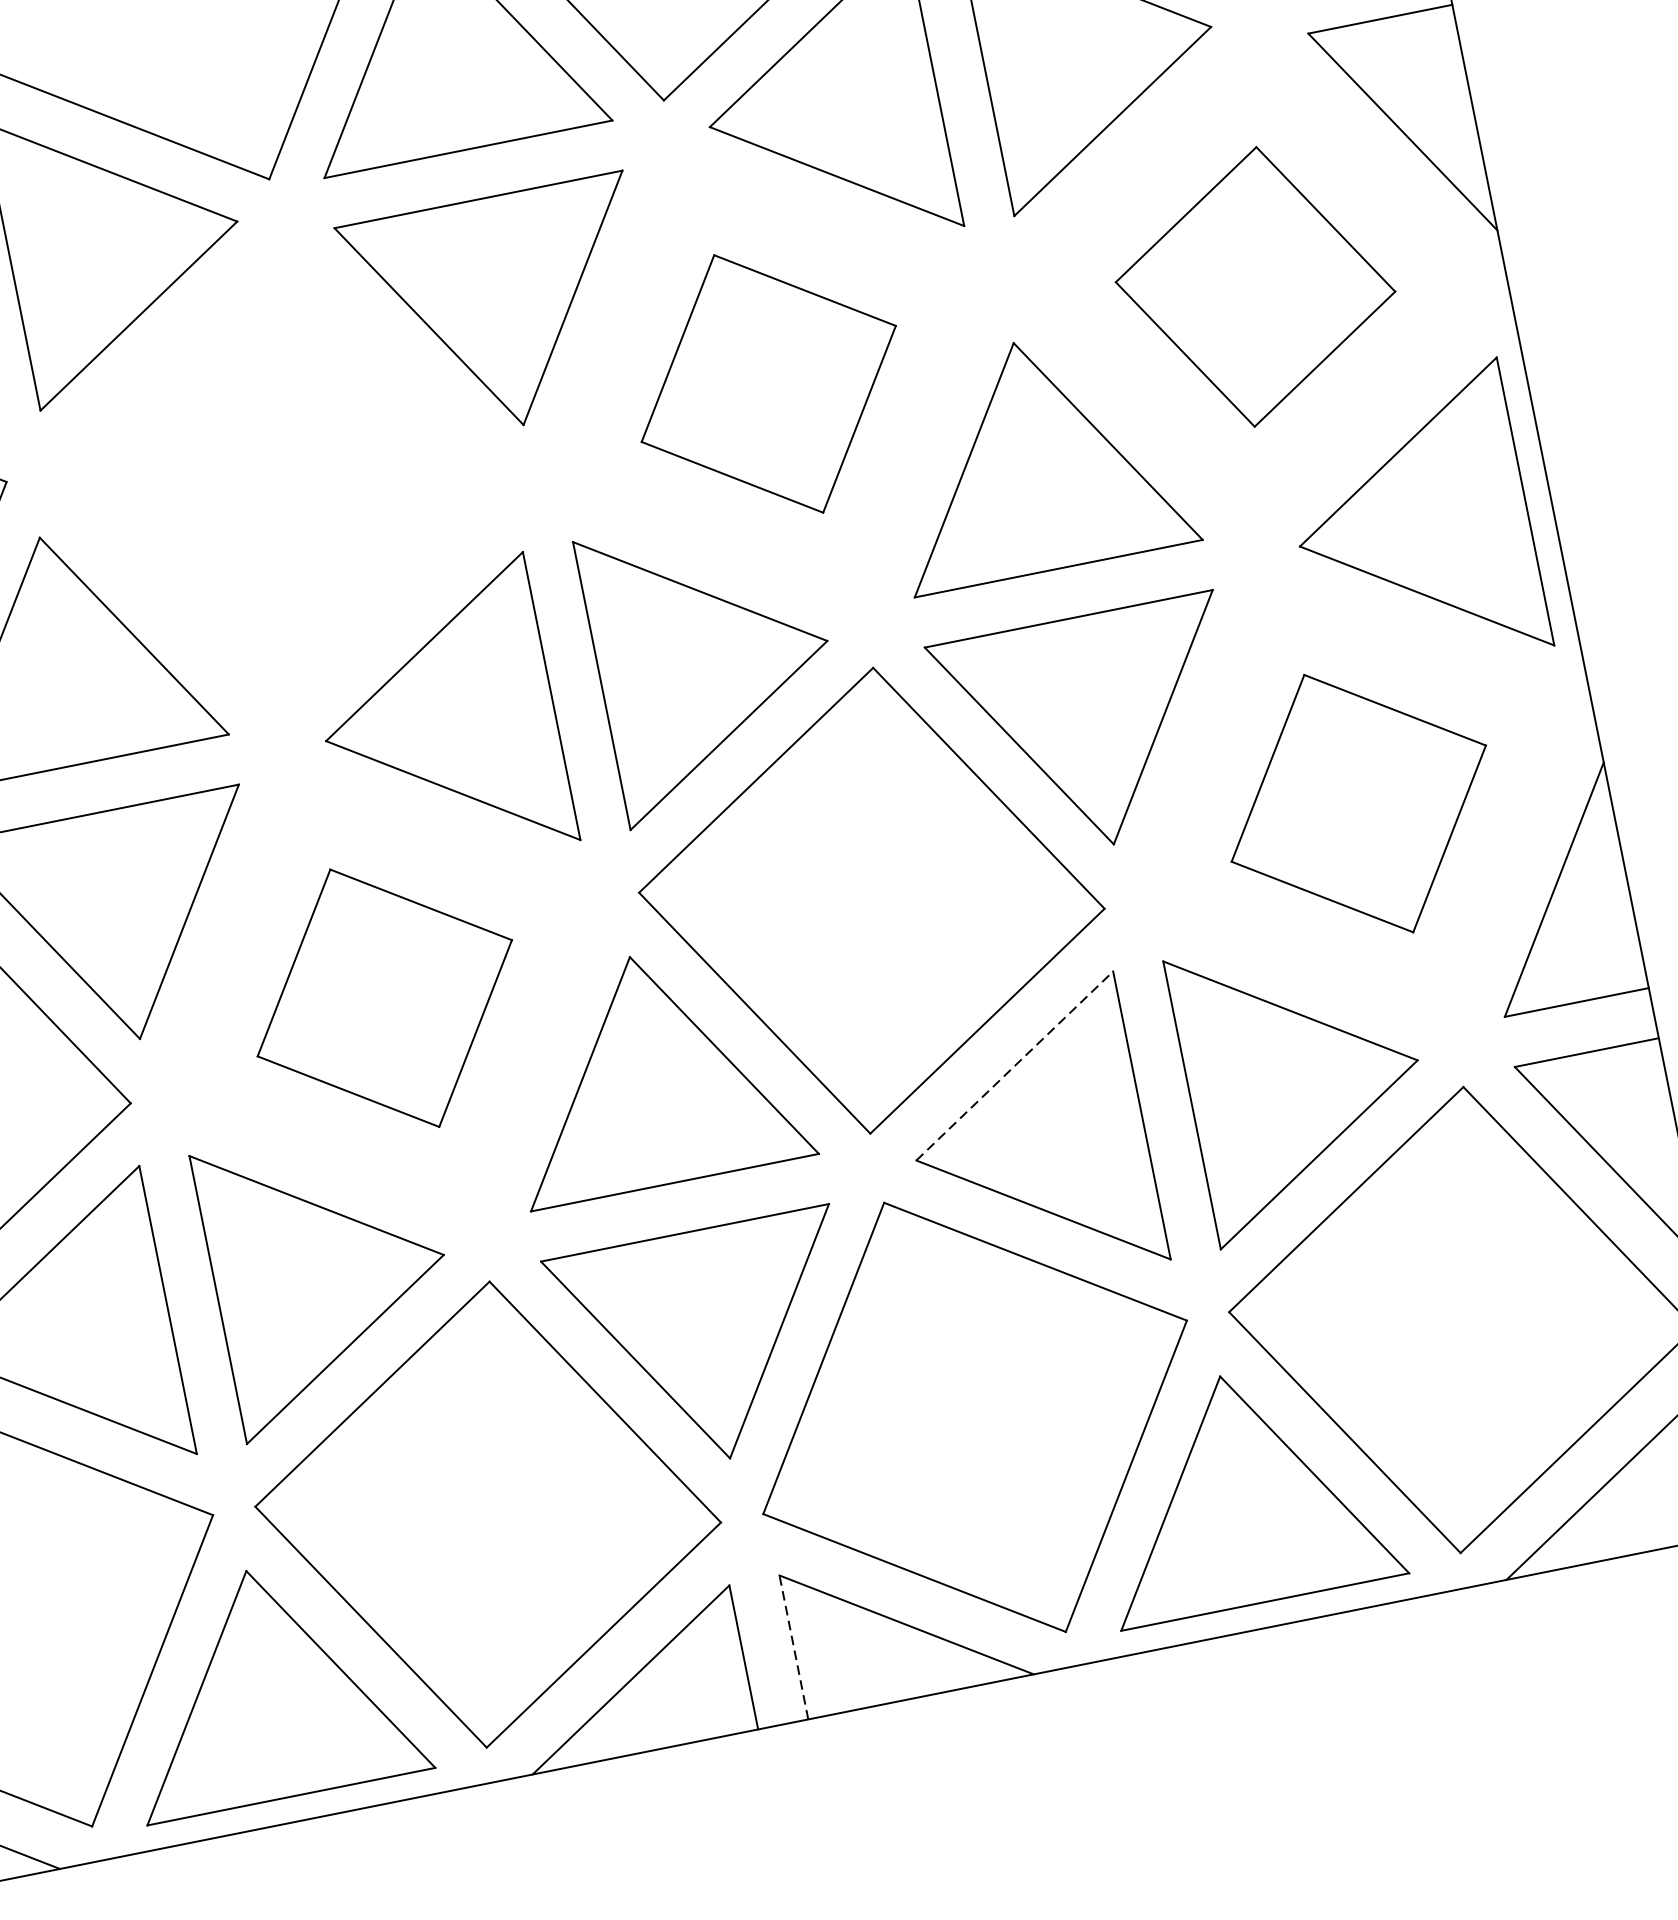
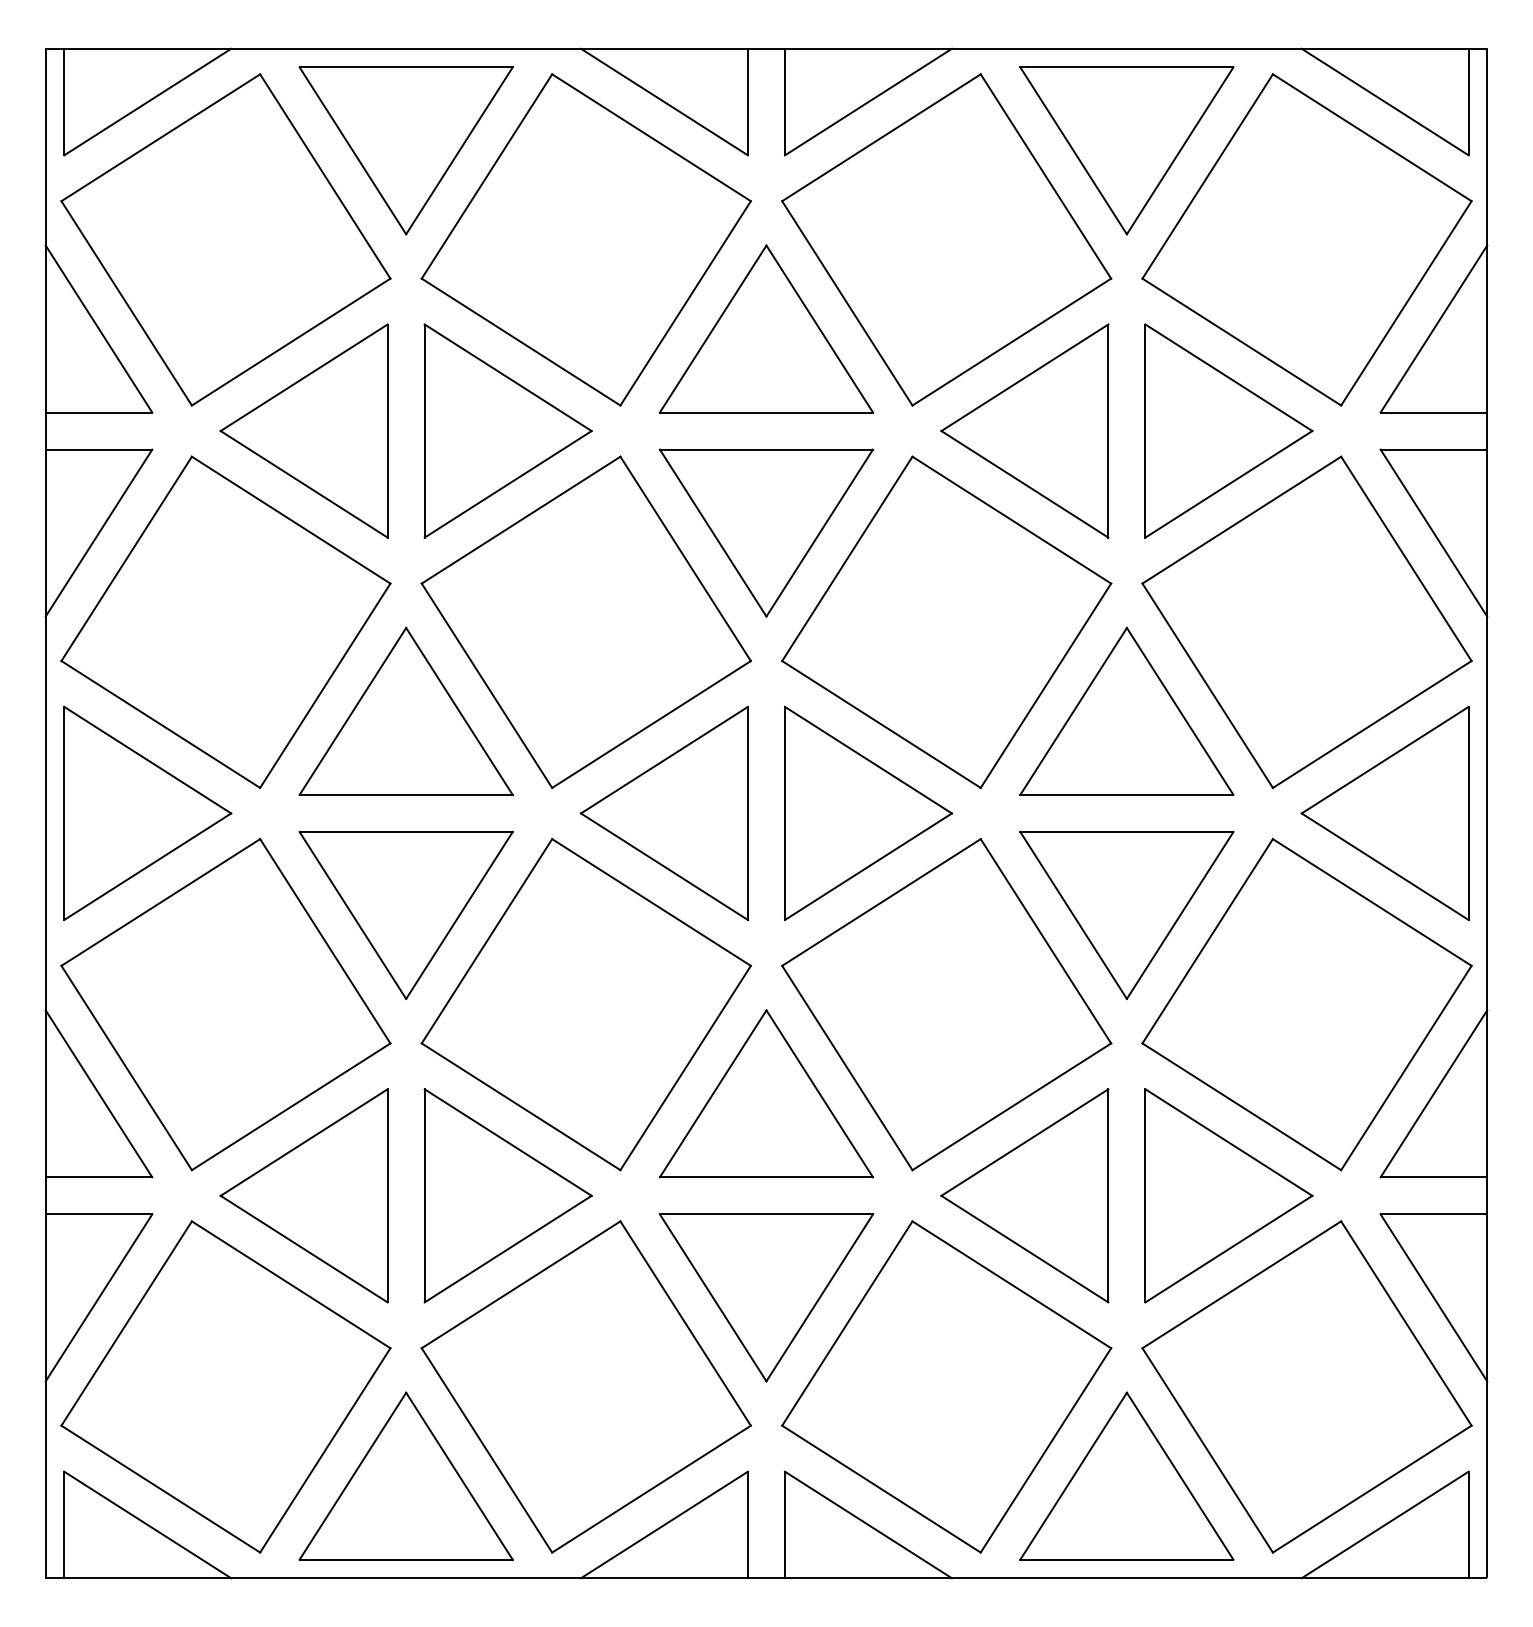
part: (1254, 287) -> (1306, 622), size x1.67
part: (768, 383) -> (946, 621), size x1.67
part: (280, 480) -> (585, 621), added
part: (1358, 803) -> (1306, 1004), size x1.67
part: (383, 998) -> (585, 1004), size x1.67
line: (1015, 1065) -> (1025, 1142), dashed -> solid
line: (794, 1646) -> (785, 1524), dashed -> solid

